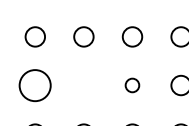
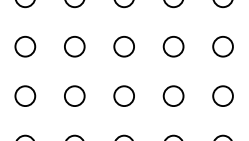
circle: (35, 84) -> (74, 95), size x0.62
circle: (83, 84) -> (123, 95), added
circle: (132, 84) -> (173, 95), size x1.43

